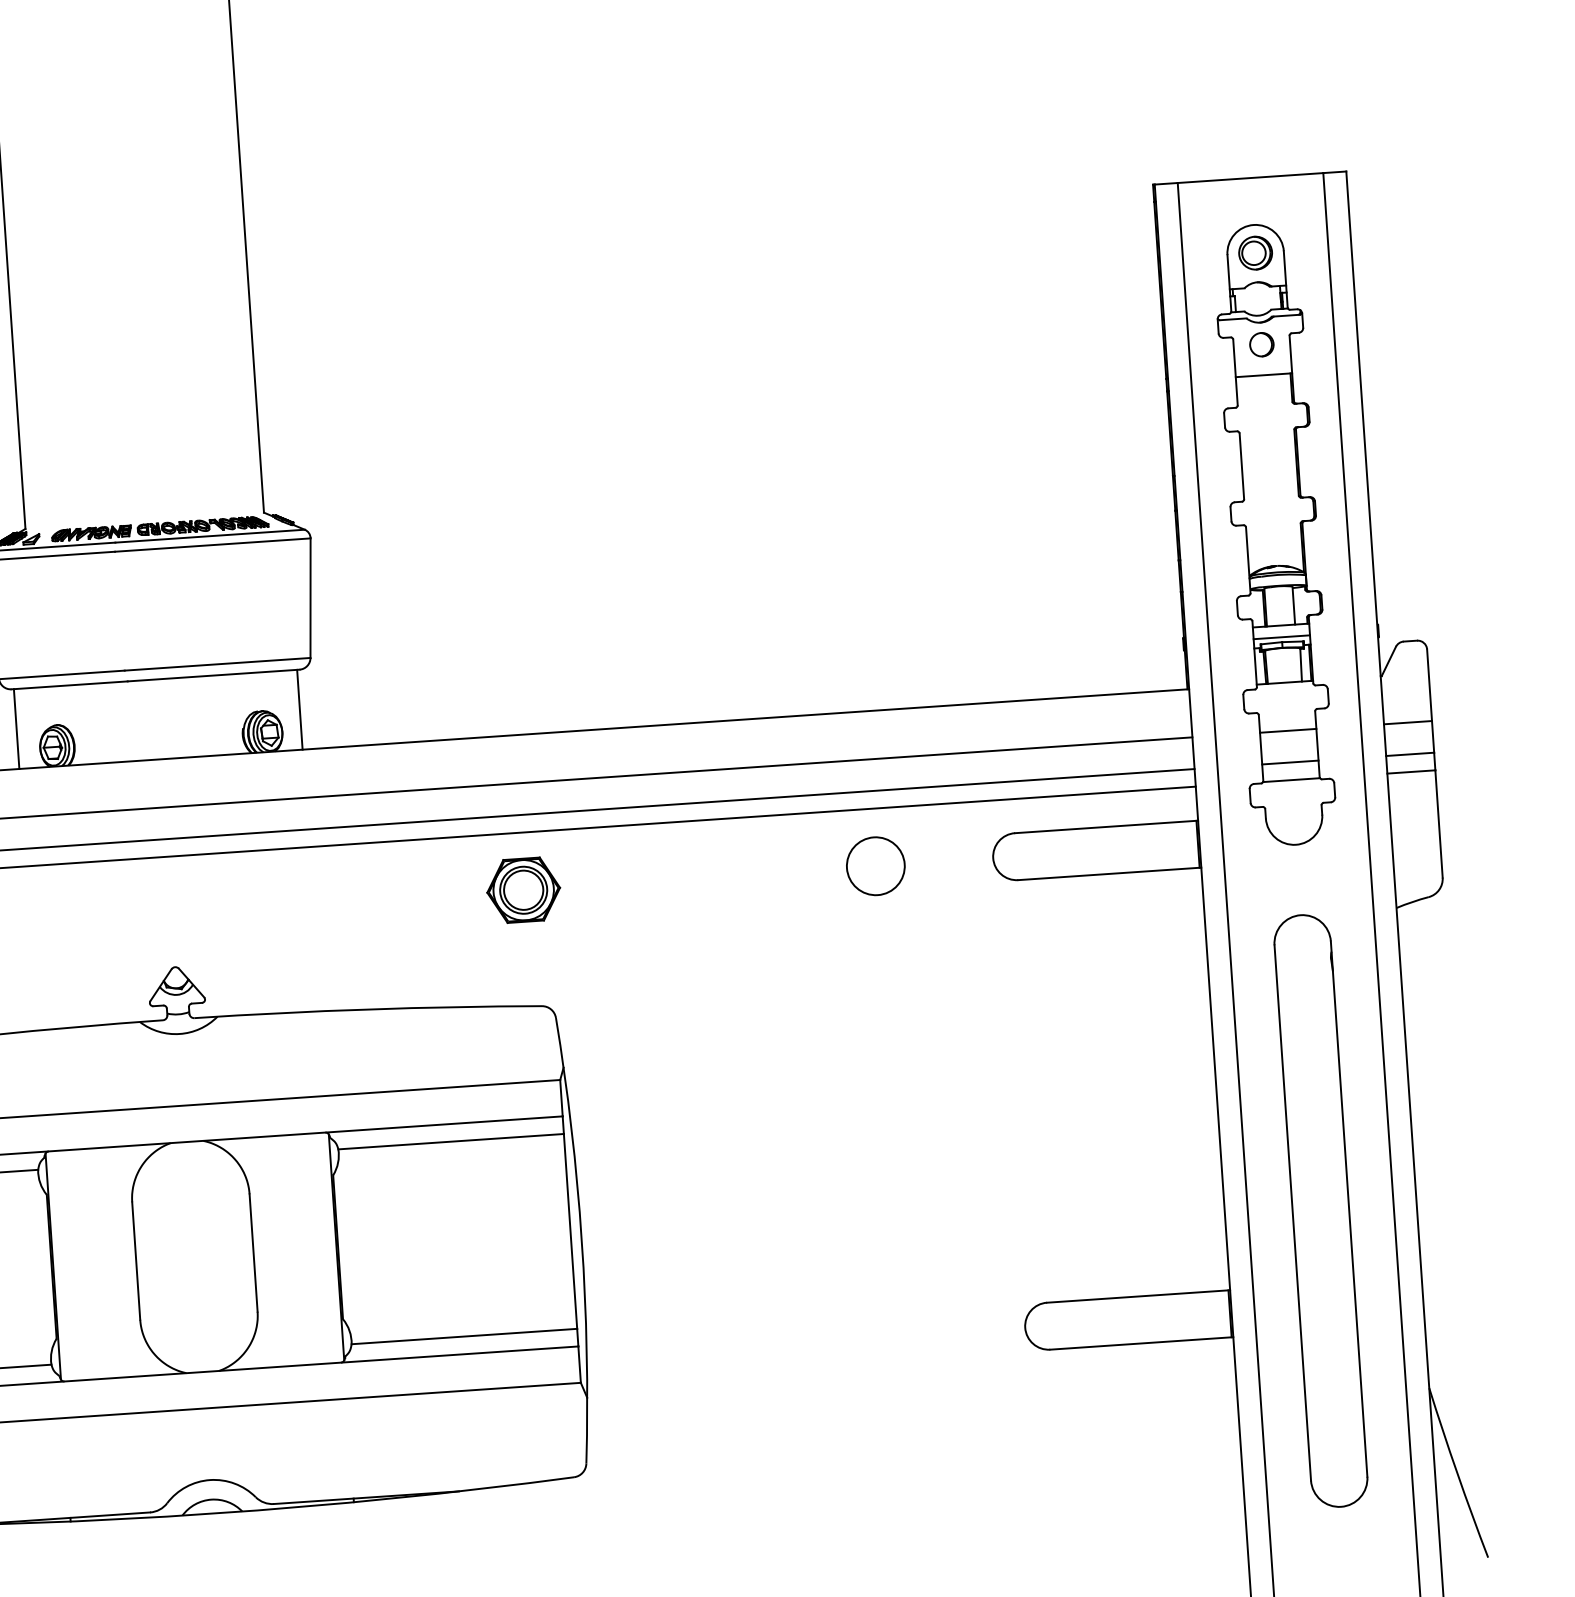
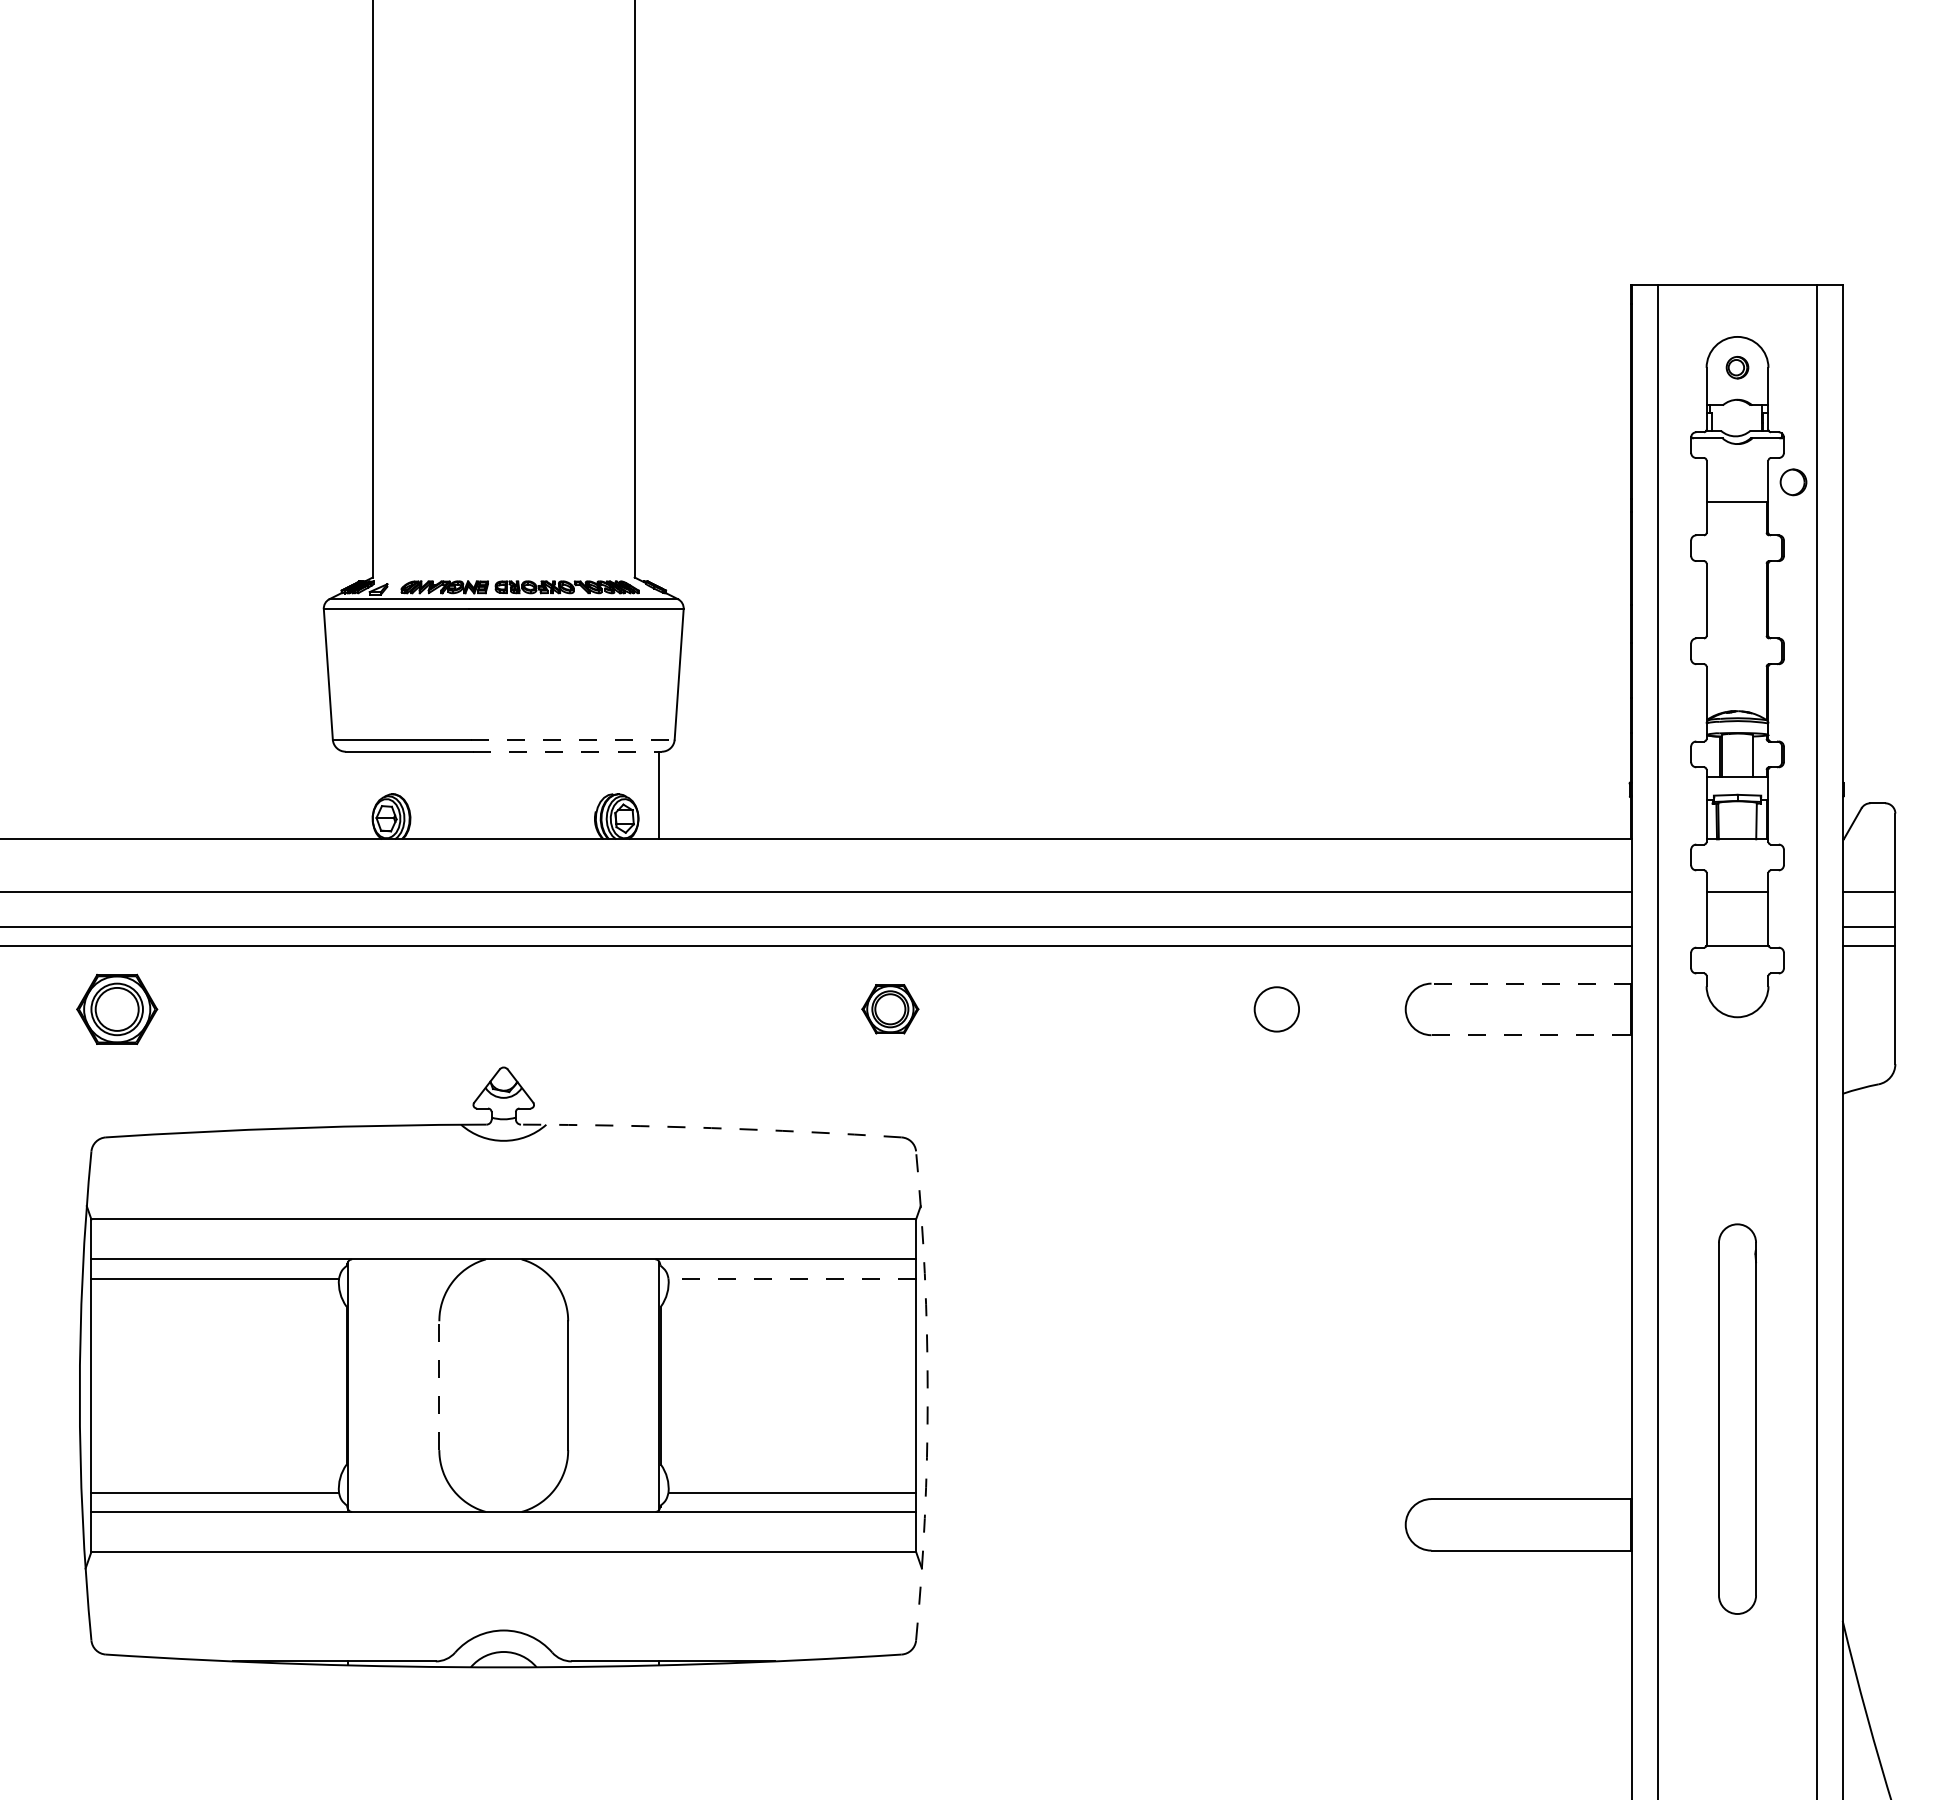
part: (1255, 252) -> (1737, 367), size x0.6
part: (1261, 344) -> (1793, 482), moved
line: (1281, 637) -> (1737, 789), removed
line: (217, 664) -> (572, 739), solid -> dashed
line: (214, 675) -> (568, 751), solid -> dashed
line: (16, 729) -> (348, 795), removed
line: (1290, 762) -> (1737, 926), removed
line: (1106, 826) -> (1531, 983), solid -> dashed
circle: (875, 866) -> (1276, 1009), size x0.7
line: (1110, 874) -> (1532, 1035), solid -> dashed
part: (523, 889) -> (890, 1008), size x0.7
arc: (368, 1009) -> (711, 1128), solid -> dashed
line: (451, 1141) -> (792, 1278), solid -> dashed
part: (1320, 1210) -> (1737, 1418), size x0.6
arc: (581, 1239) -> (927, 1395), solid -> dashed
line: (136, 1260) -> (439, 1385), solid -> dashed

